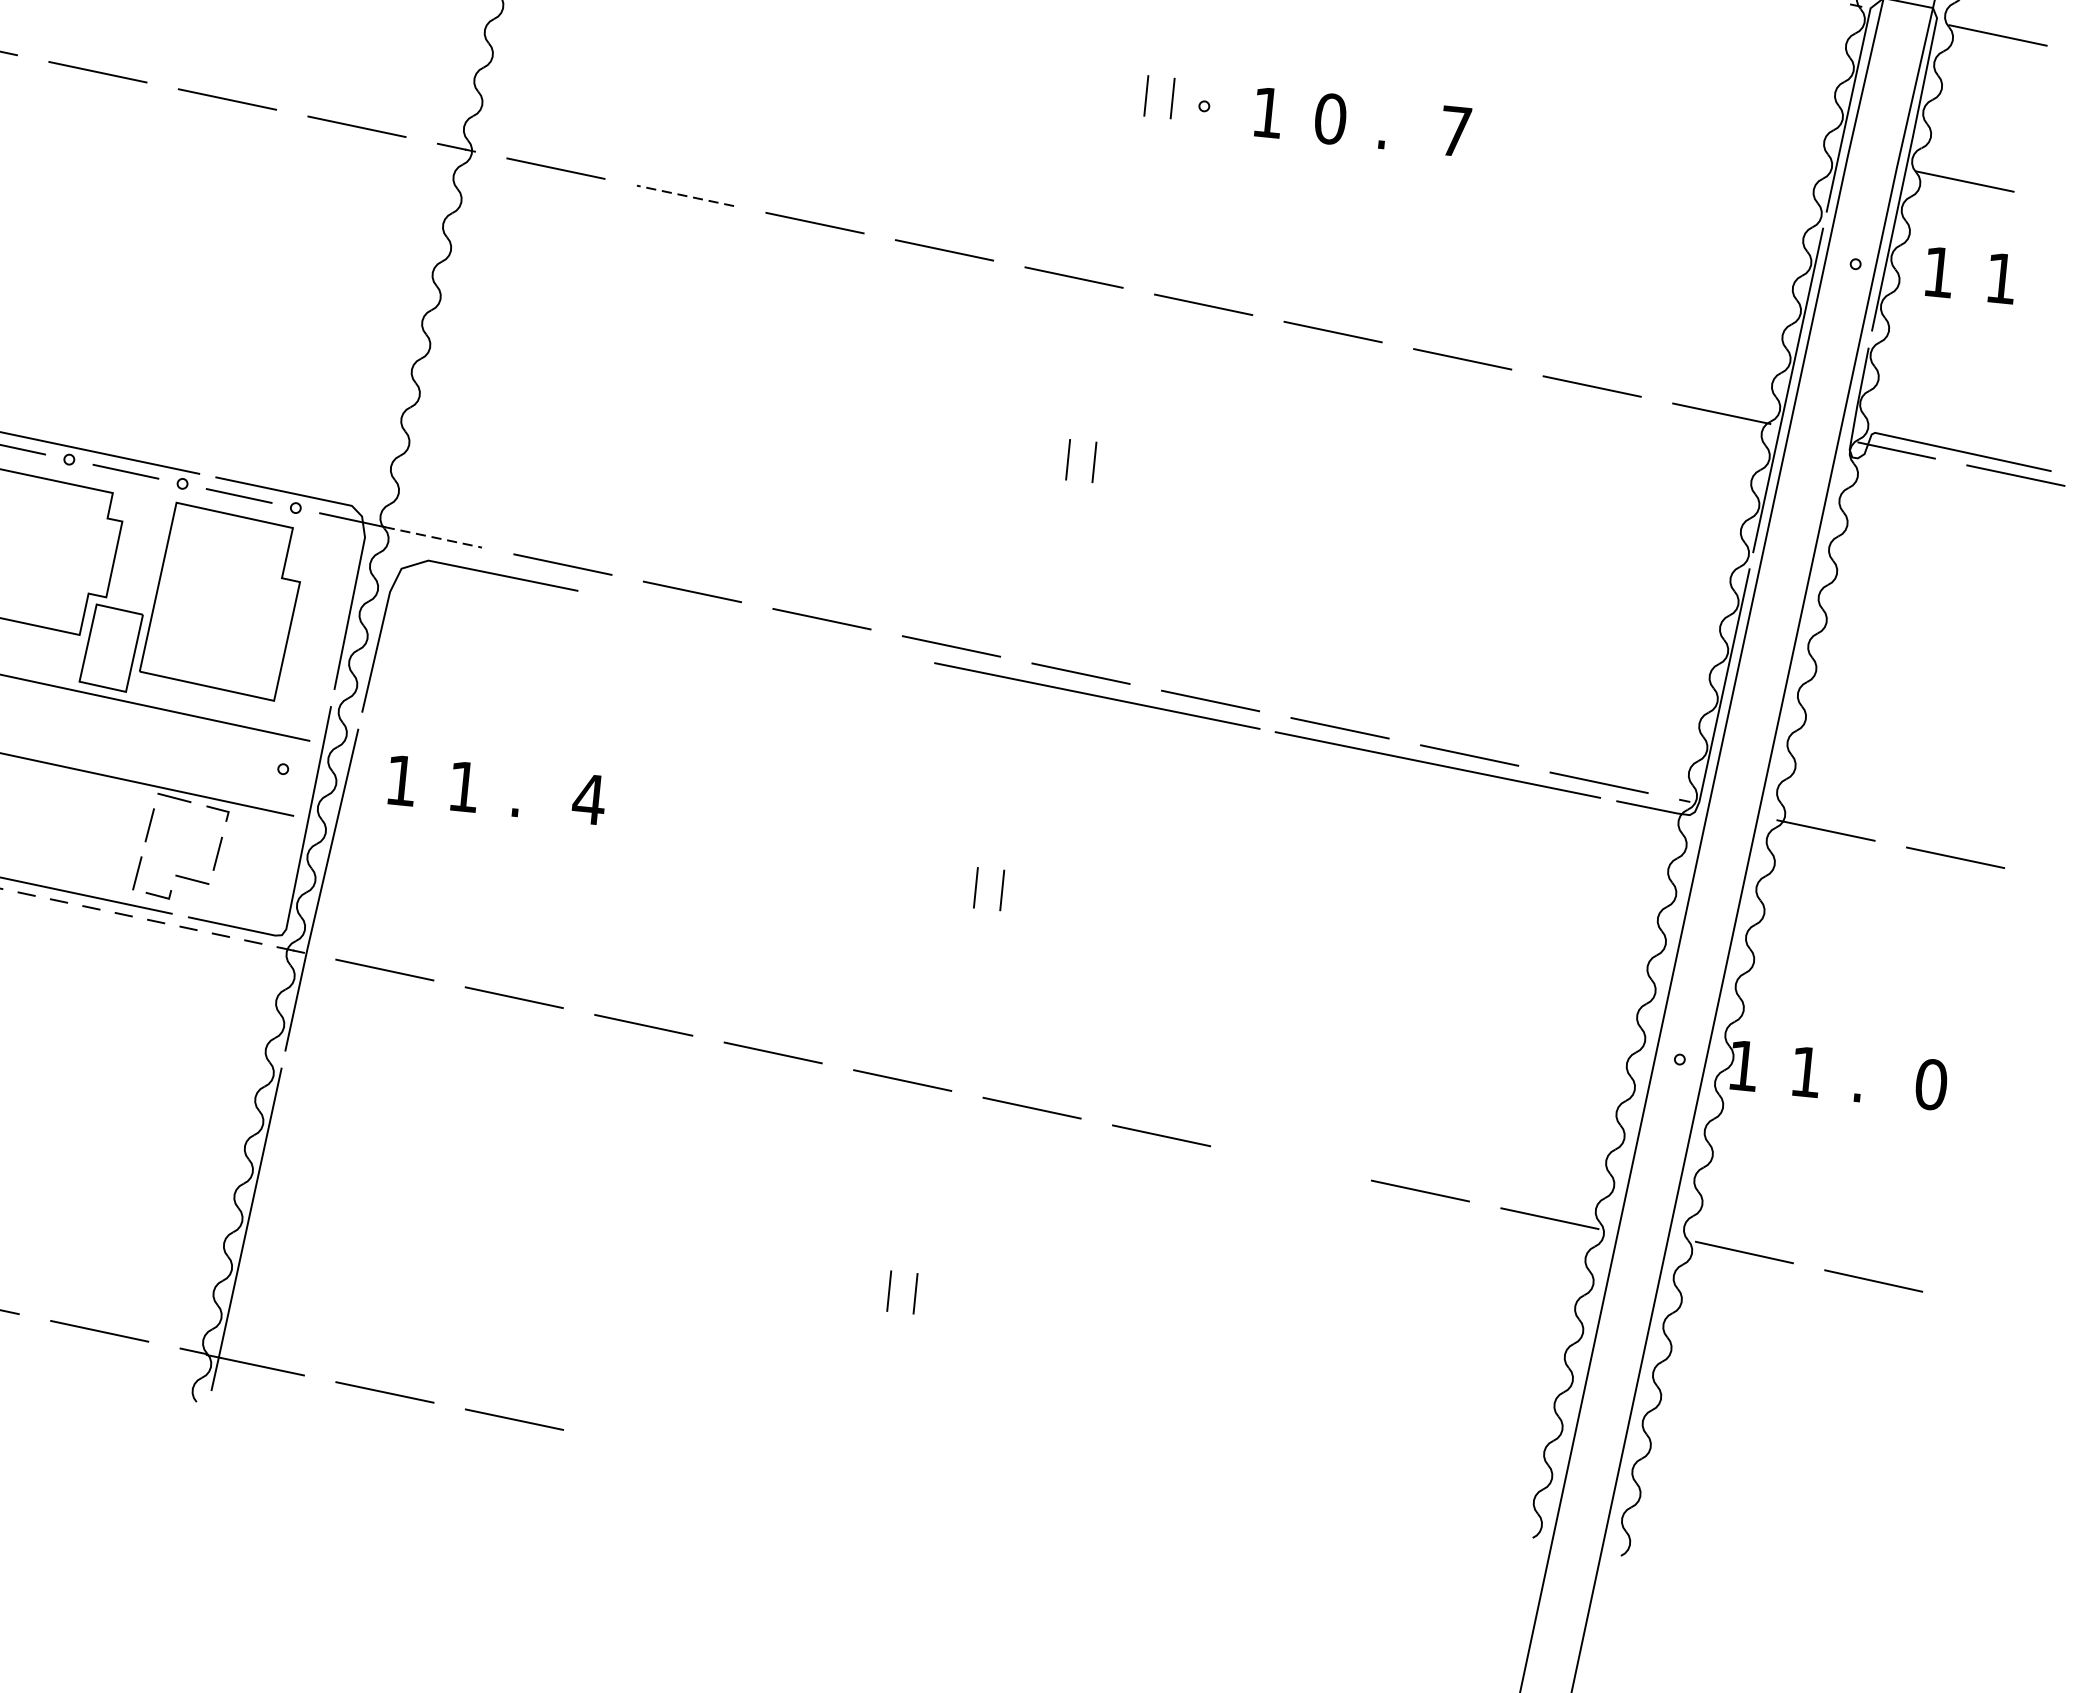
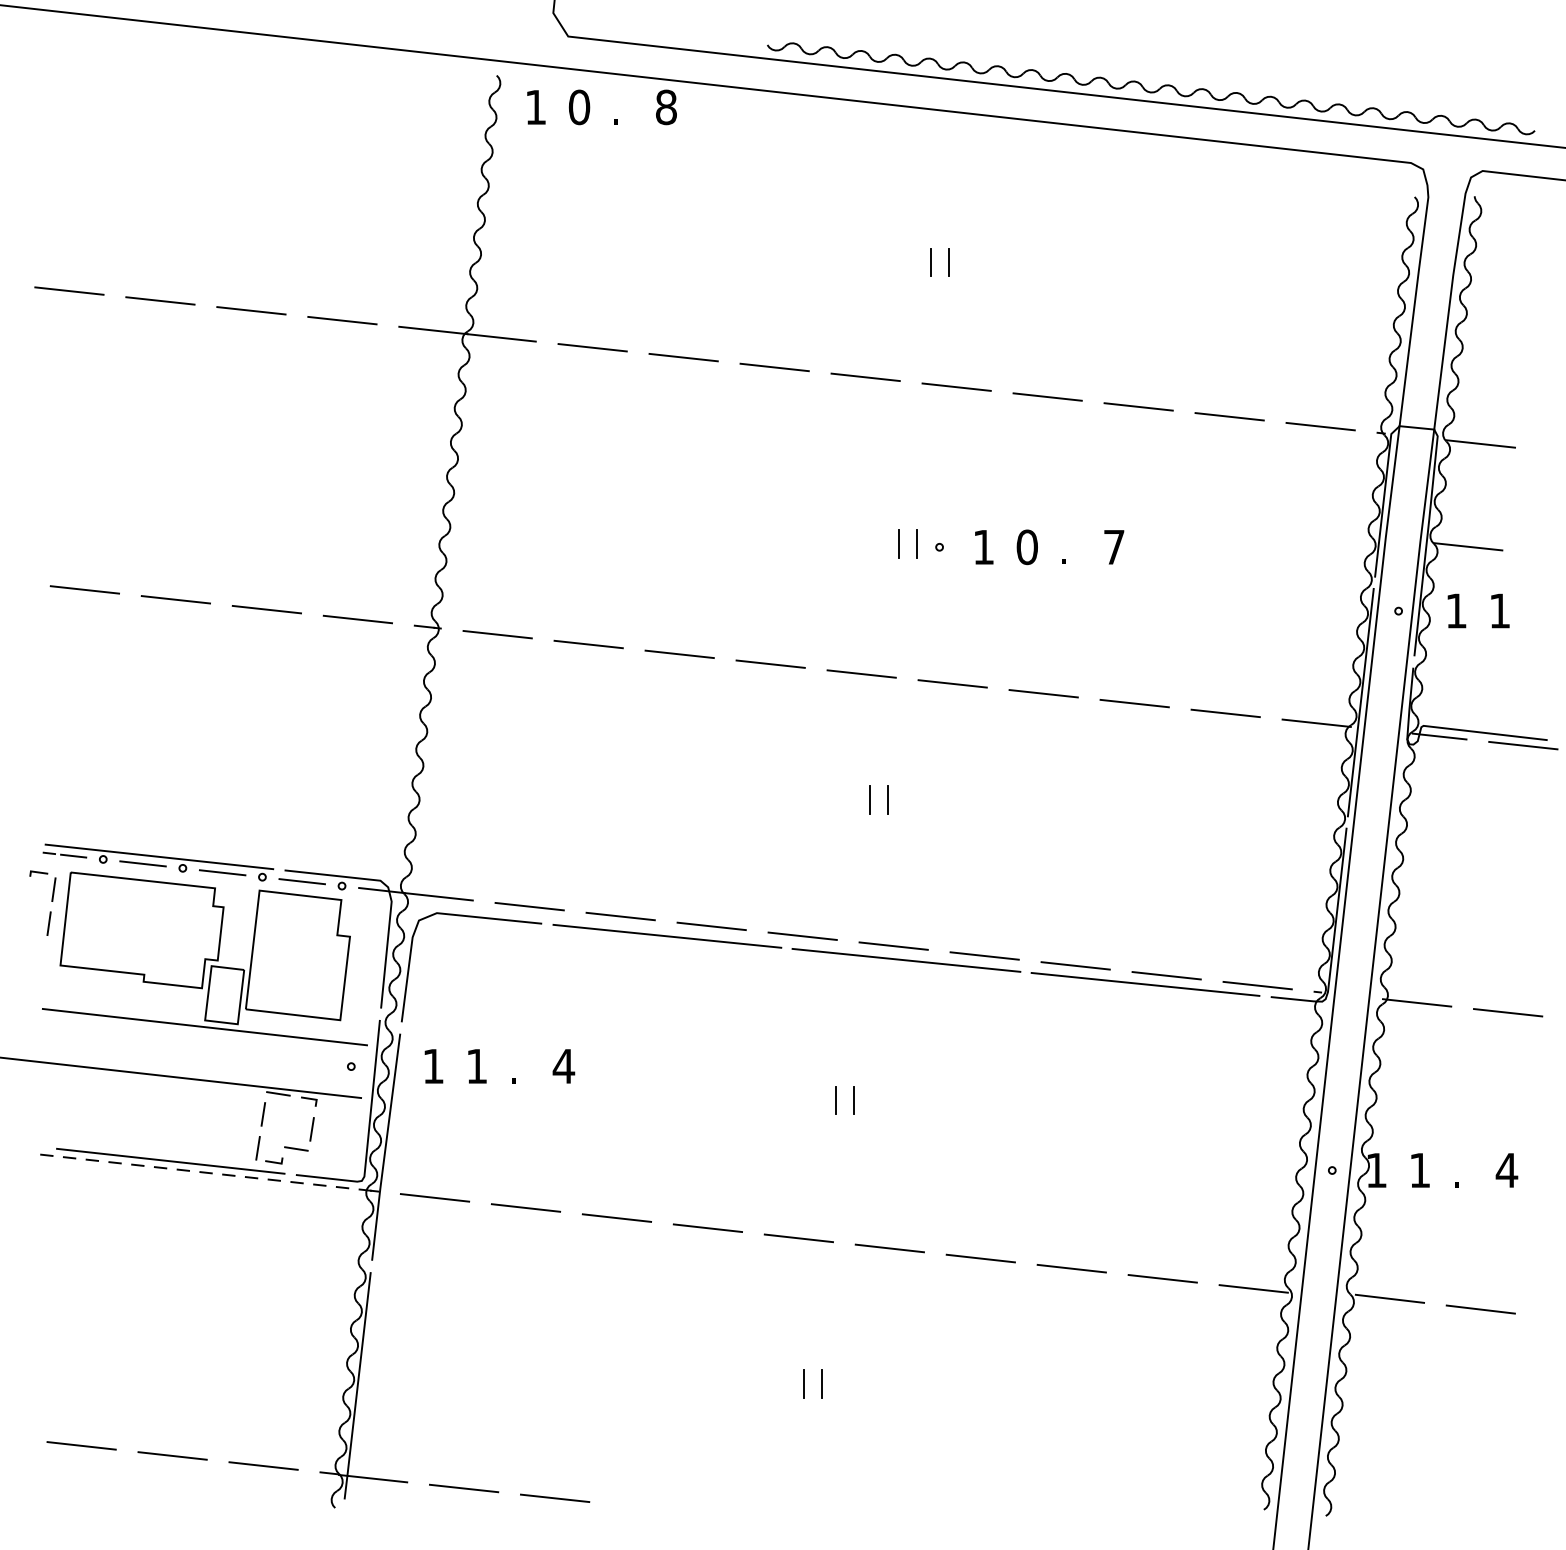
line: (685, 195) -> (588, 644), dashed -> solid
line: (434, 537) -> (439, 896), dashed -> solid
line: (757, 625) -> (667, 935), added
text: (1930, 1084) -> (1506, 1170), 0 -> 4
line: (1290, 1163) -> (1071, 1268), added

